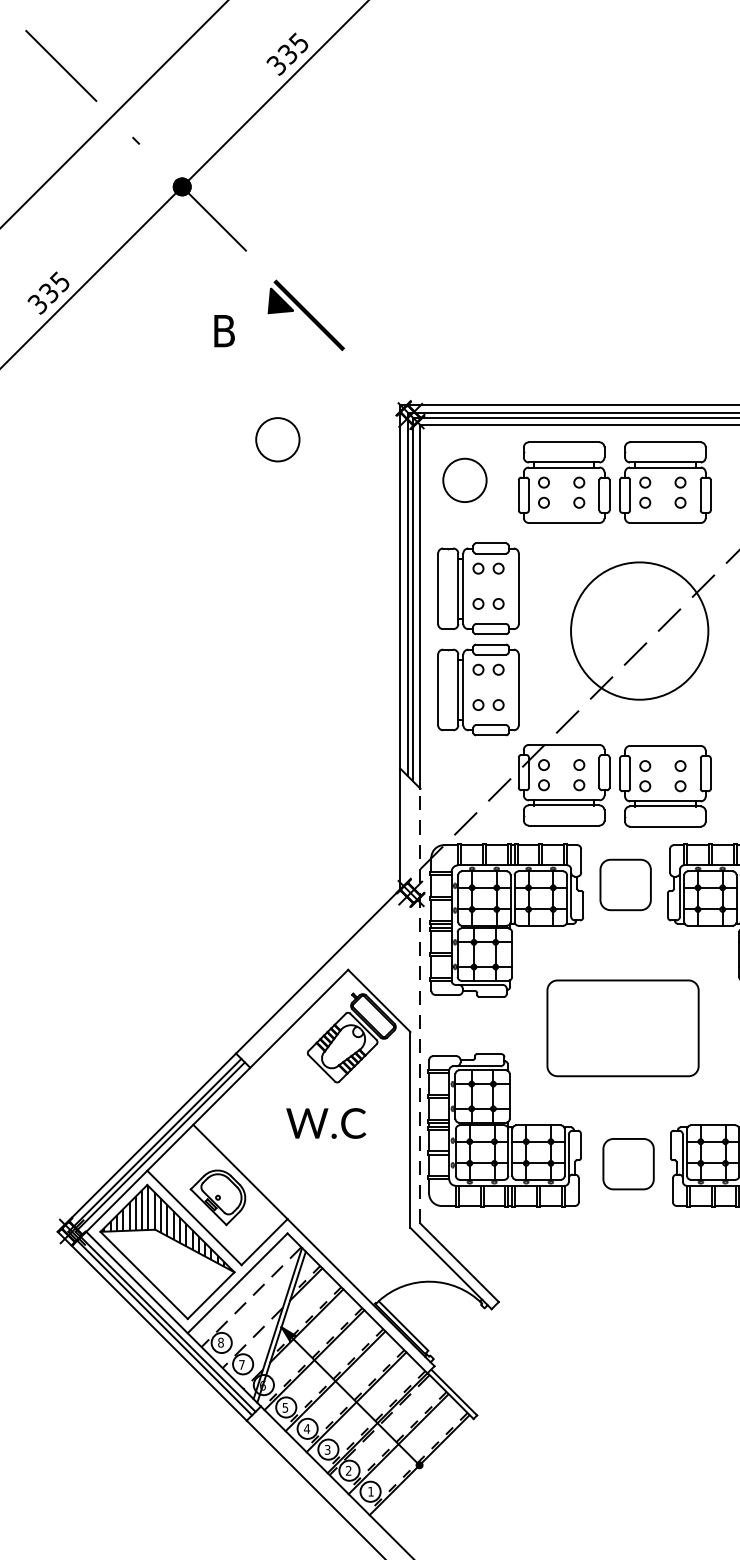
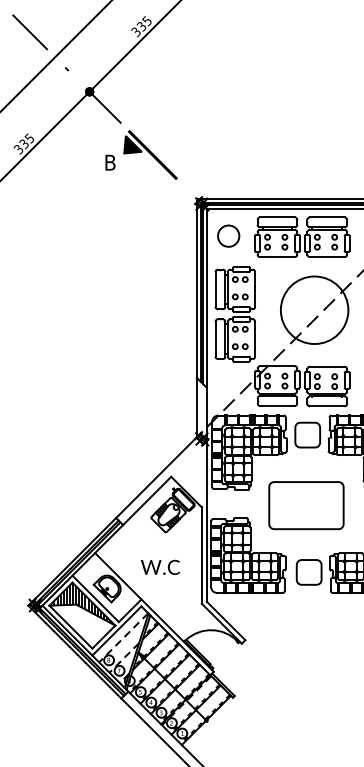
part: (305, 314) -> (150, 154), size x1.43
circle: (277, 438) -> (136, 215), removed
line: (419, 1005) -> (206, 494), dashed -> solid
text: (326, 1121) -> (160, 566), moved

